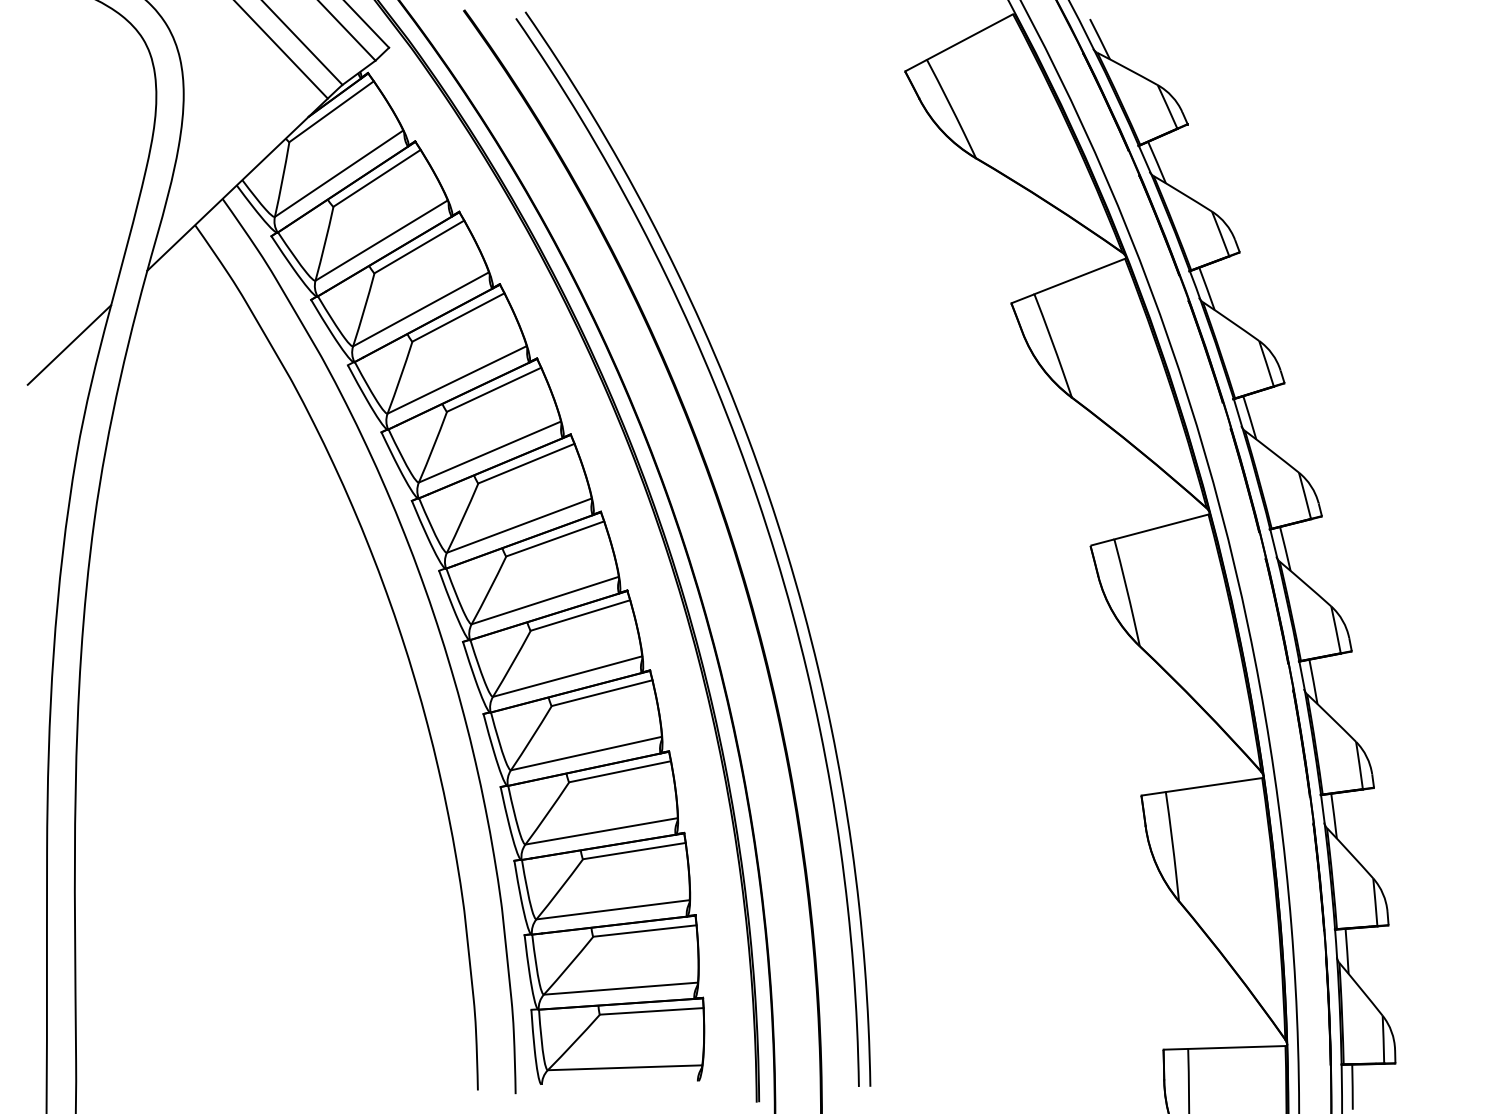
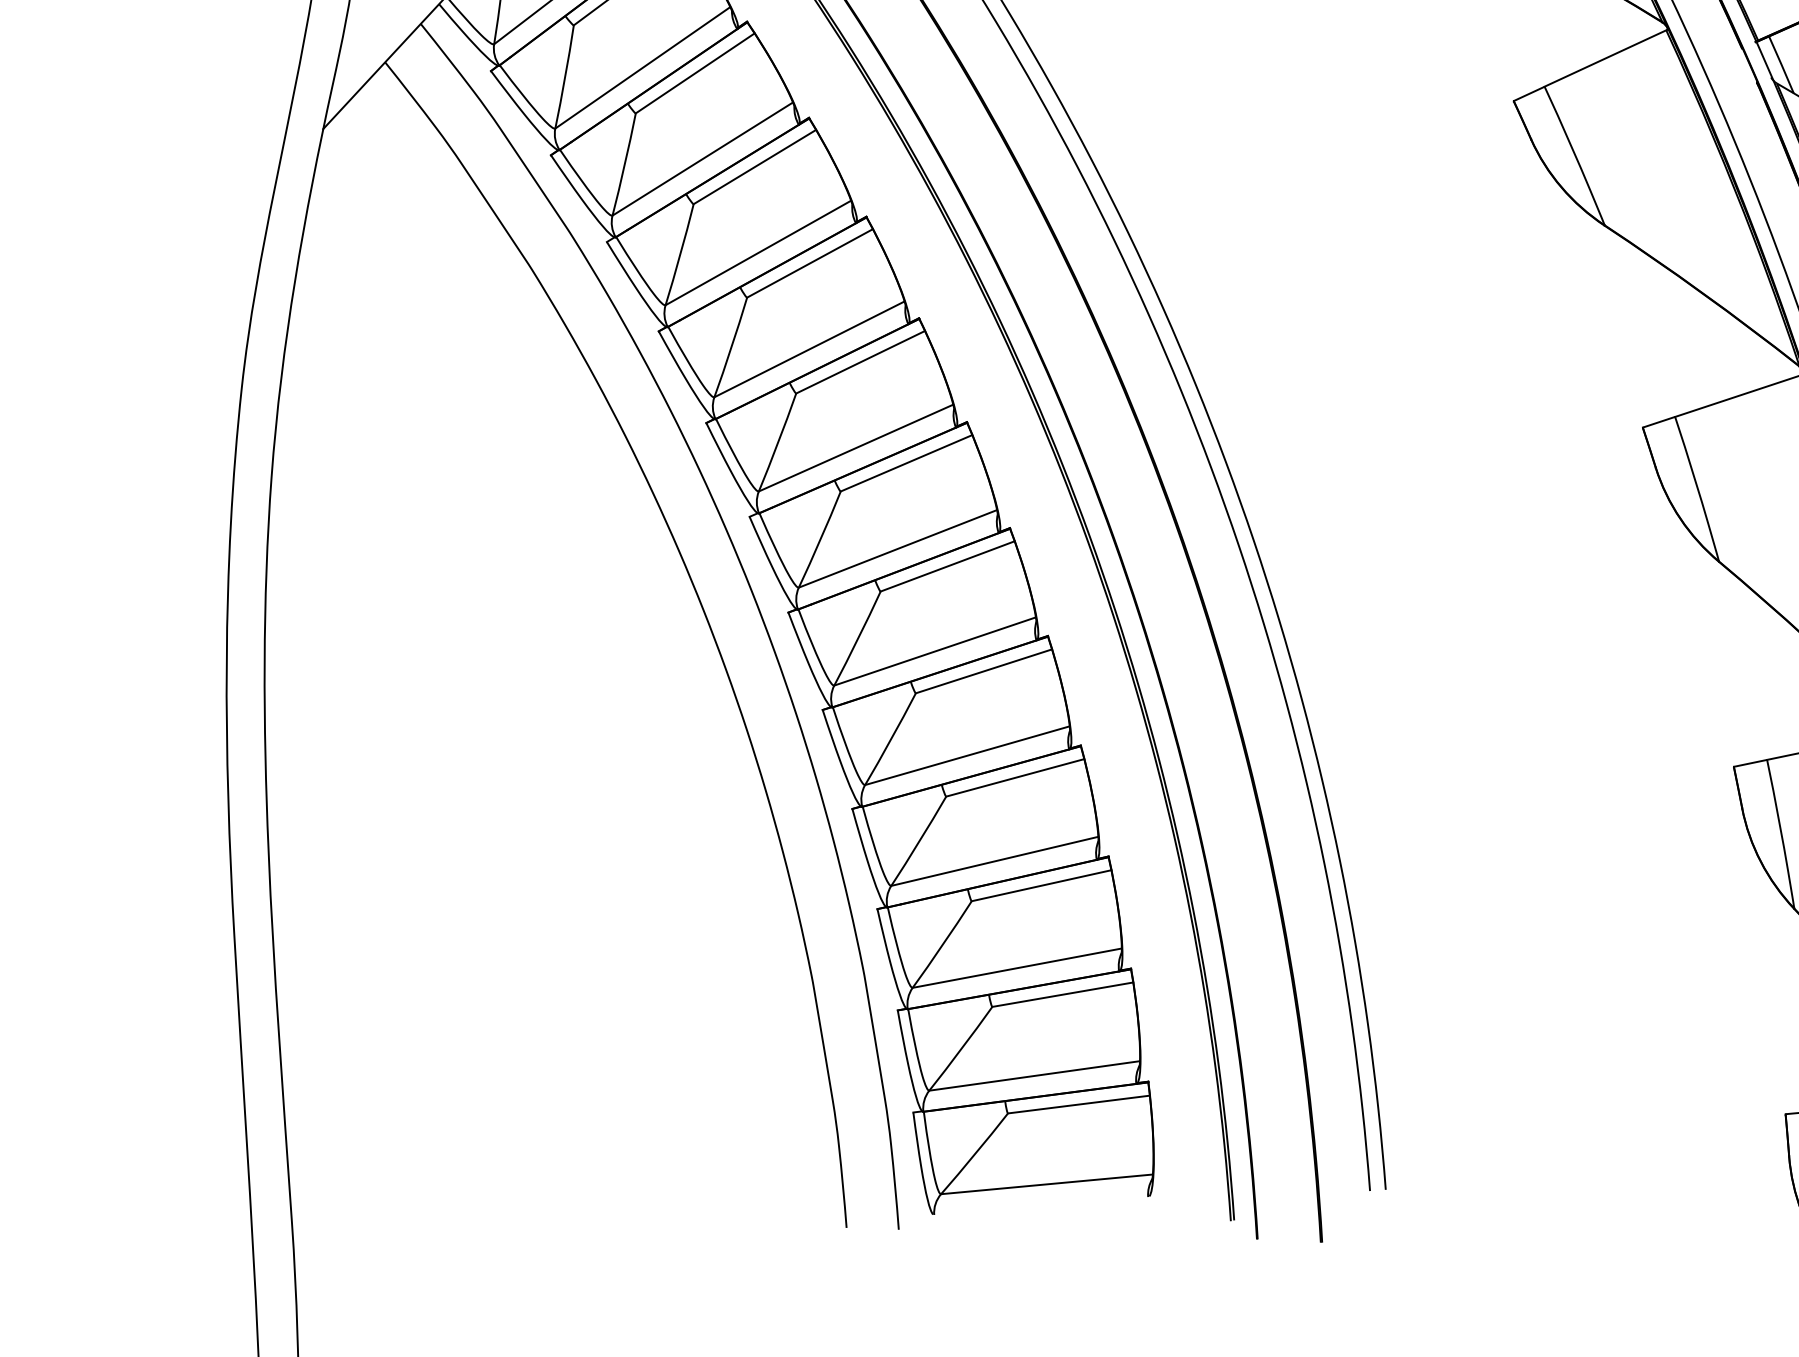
line: (69, 344) -> (222, 236), removed

